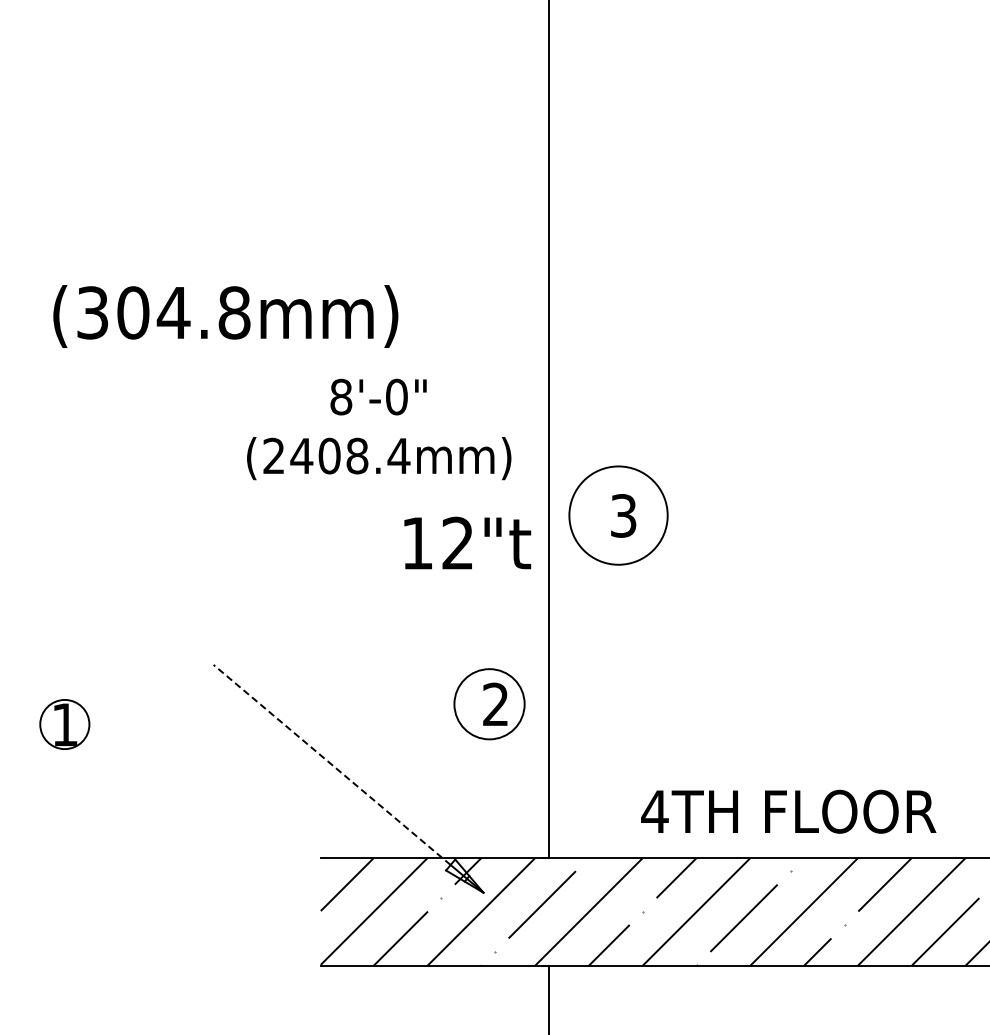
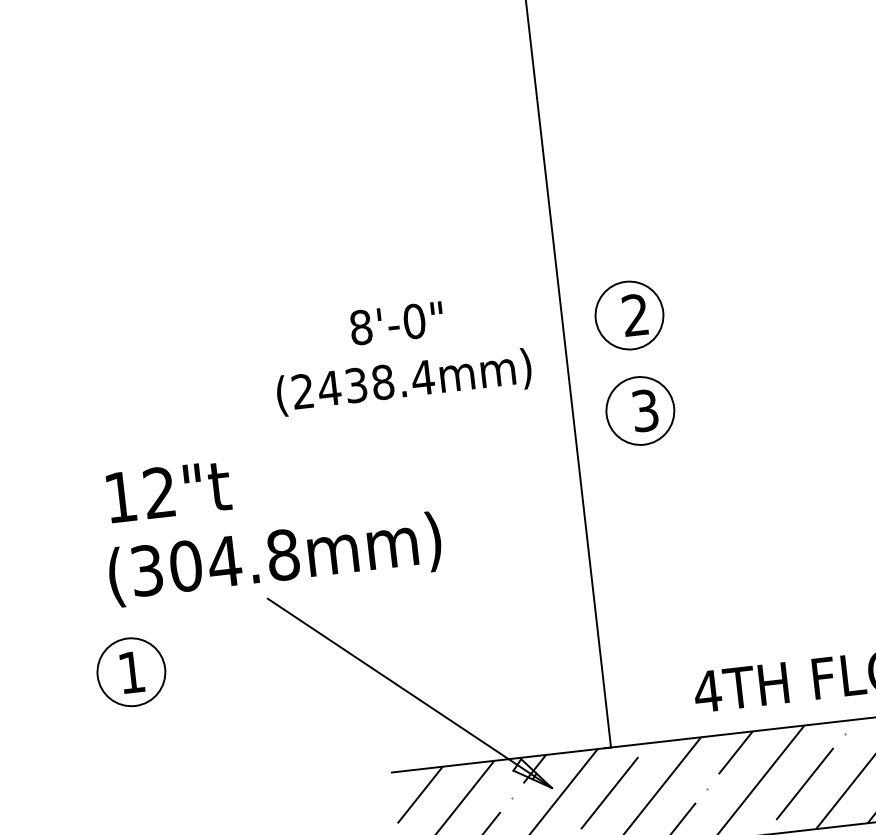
text: (225, 316) -> (274, 559), moved
text: (329, 455) -> (356, 384), (2408.4mm) -> (2438.4mm)
circle: (618, 515) -> (640, 410), size x0.71
text: (467, 542) -> (168, 490), moved
part: (489, 704) -> (629, 315), moved
circle: (64, 724) -> (131, 672), size x1.43
line: (331, 764) -> (391, 681), dashed -> solid

